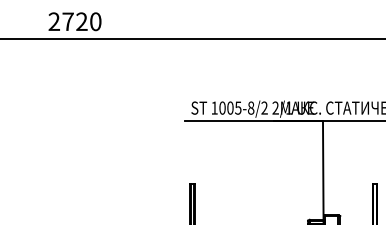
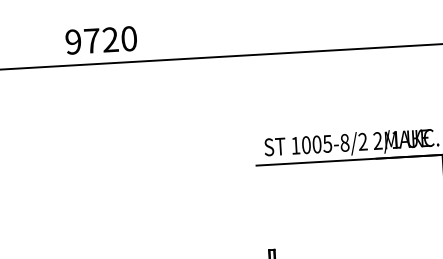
text: (53, 21) -> (72, 41), 2720 -> 9720

